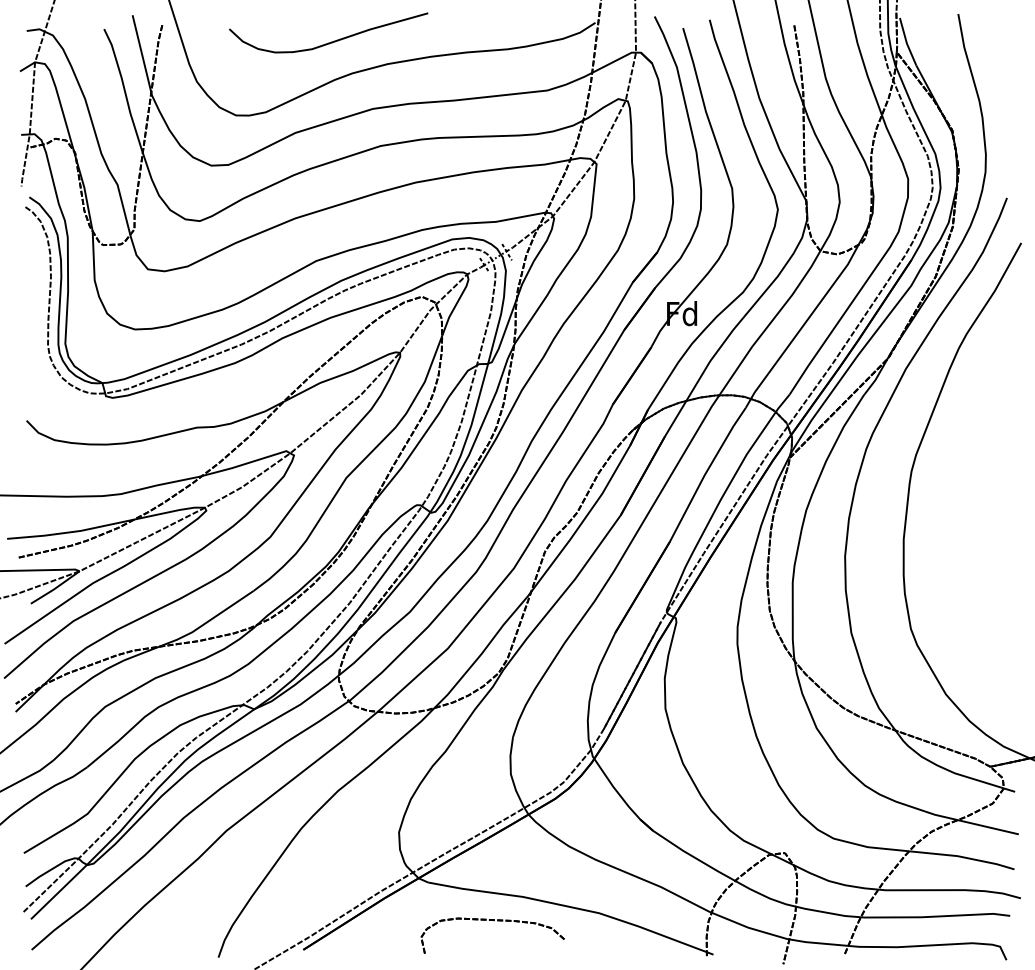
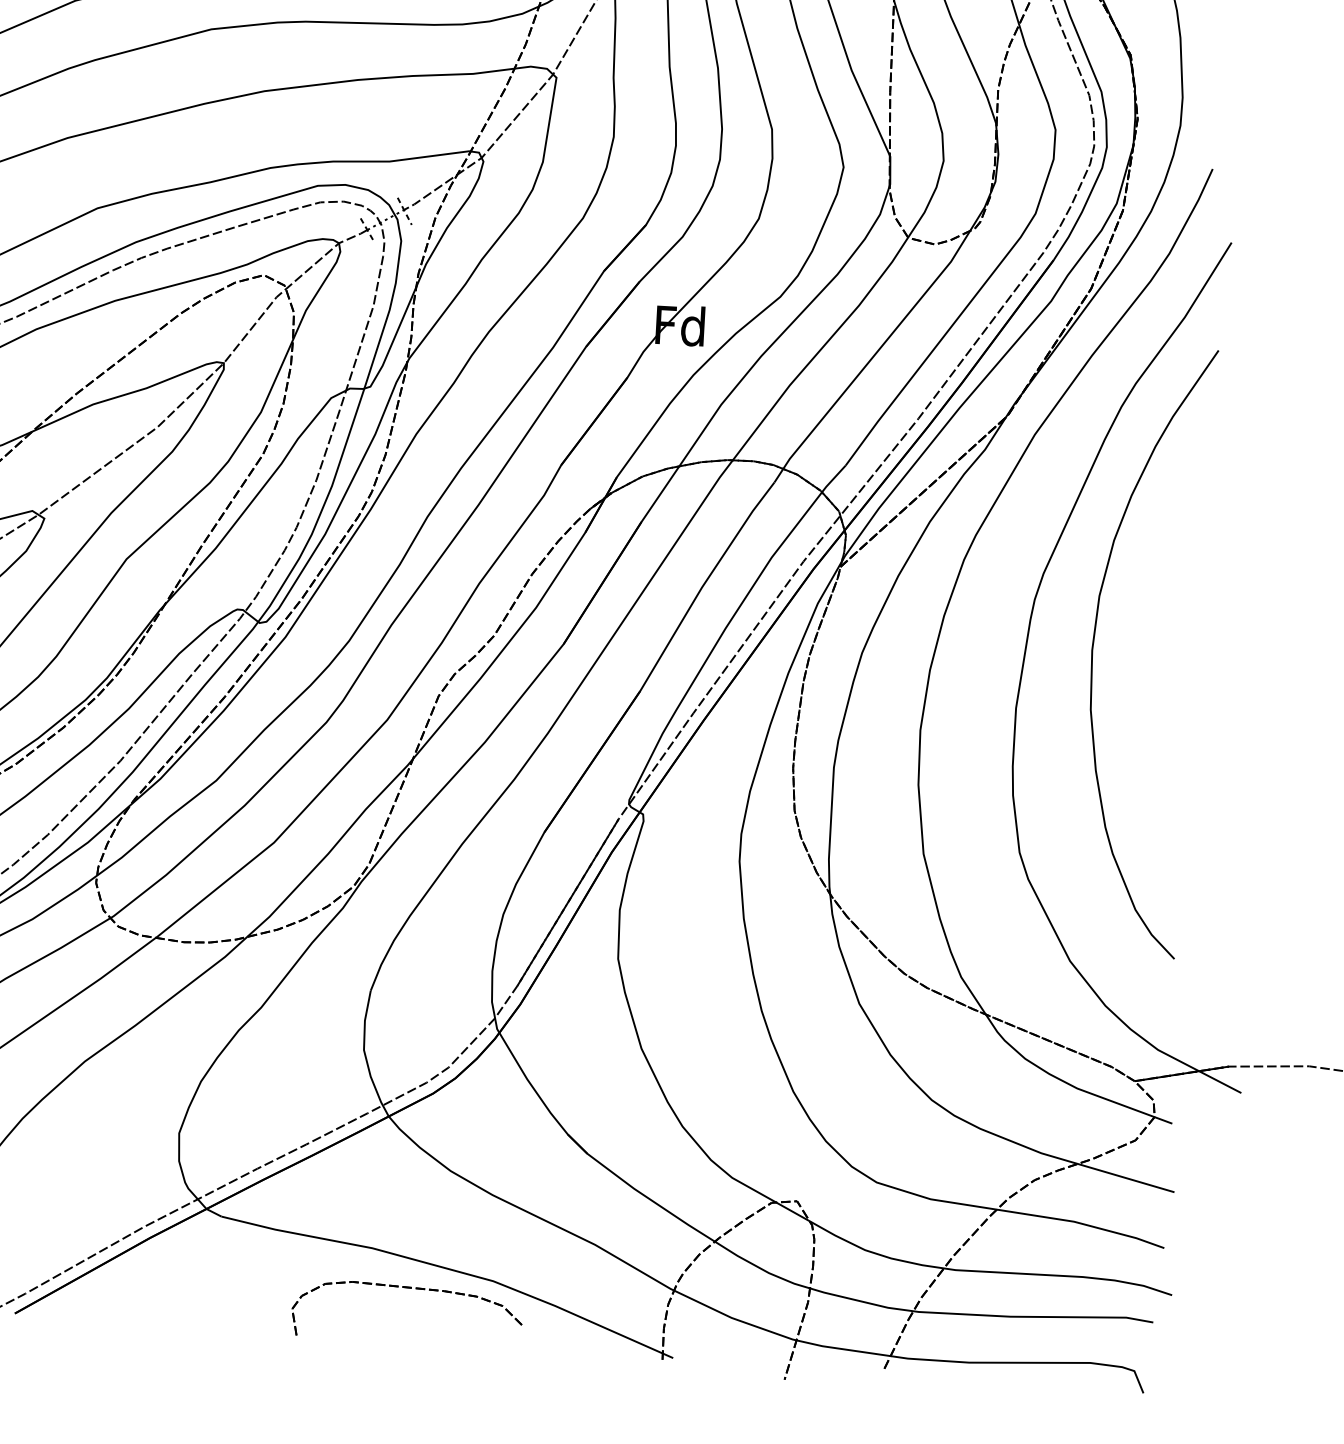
curve: (950, 498) -> (1094, 646), added
part: (493, 921) -> (409, 1289), moved

